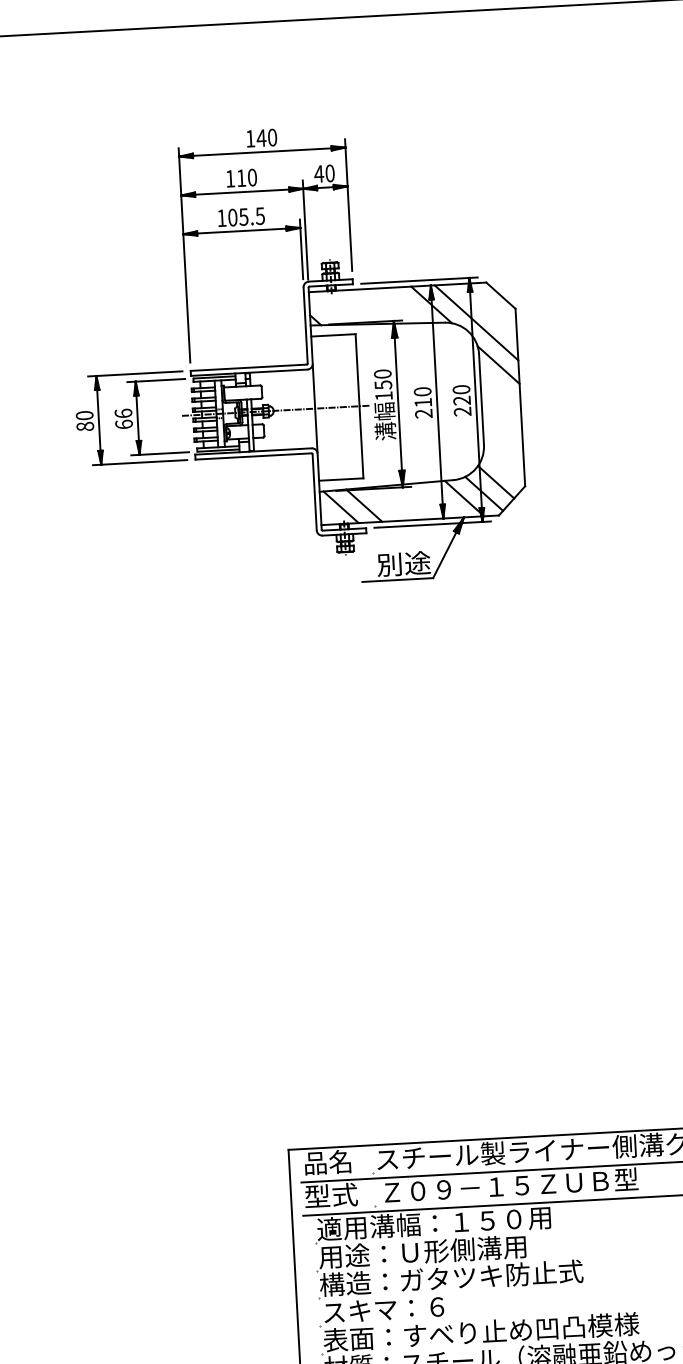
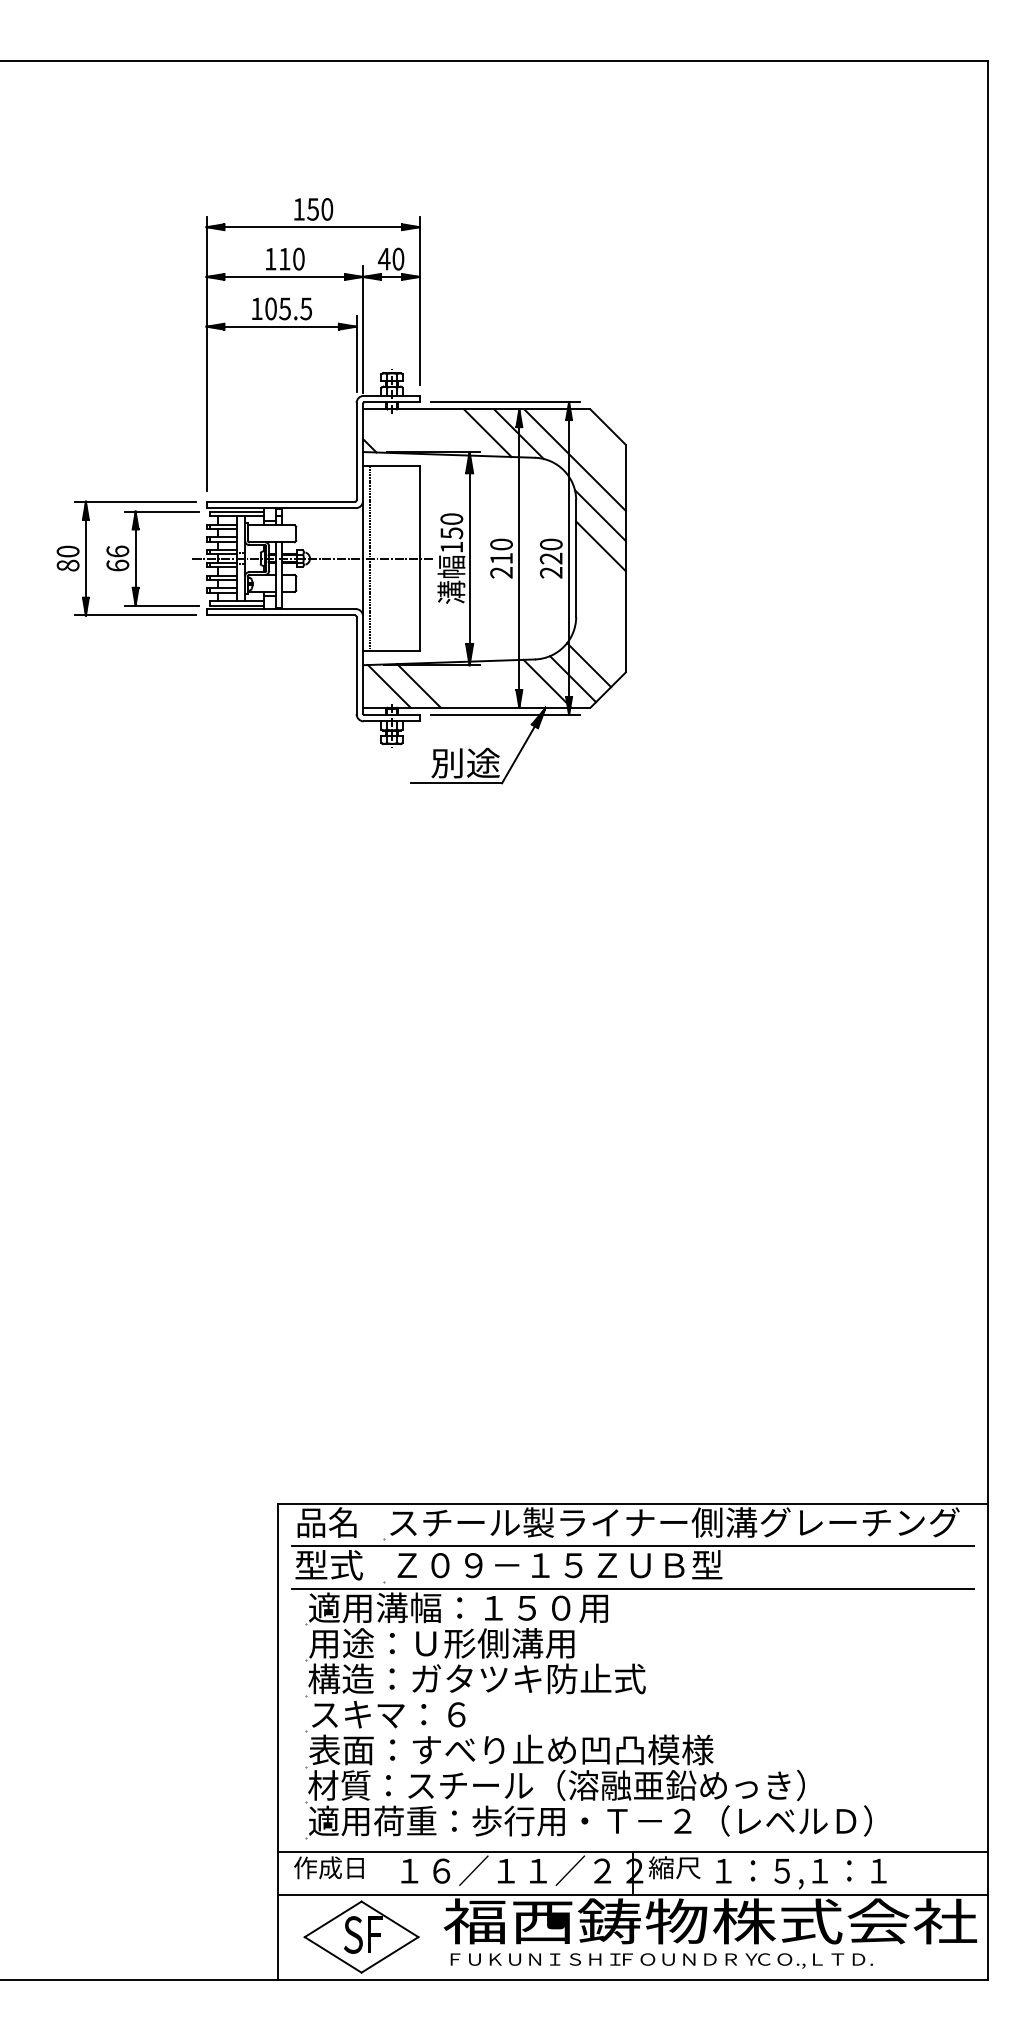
text: (260, 138) -> (312, 209), 140 -> 150
line: (406, 304) -> (487, 432), added
line: (499, 389) -> (600, 546), added
line: (320, 408) -> (370, 558), added

